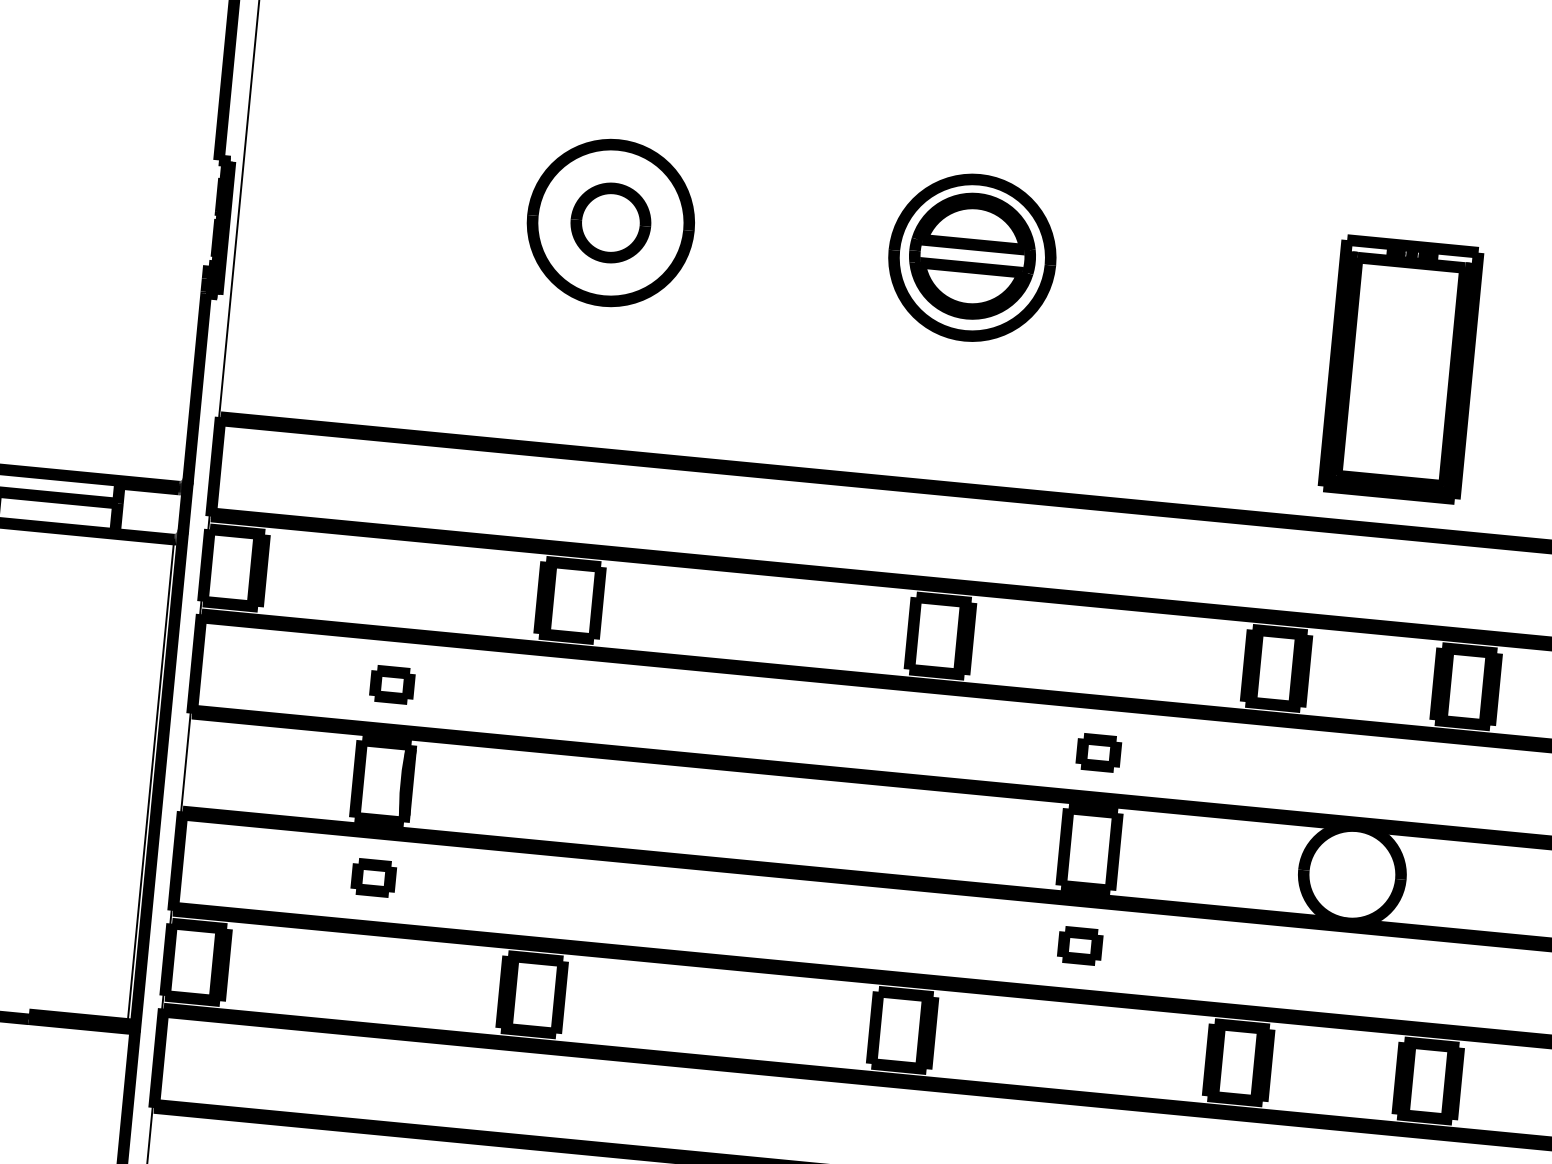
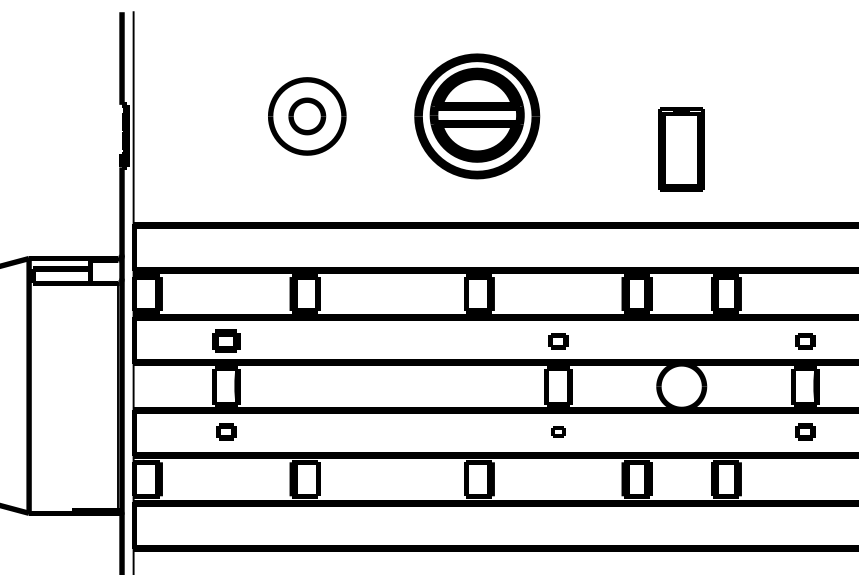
part: (970, 257) -> (476, 116), size x1.6
part: (1400, 370) -> (681, 149), size x0.7
part: (392, 685) -> (226, 341), size x1.4
part: (1080, 944) -> (558, 431), size x0.7

